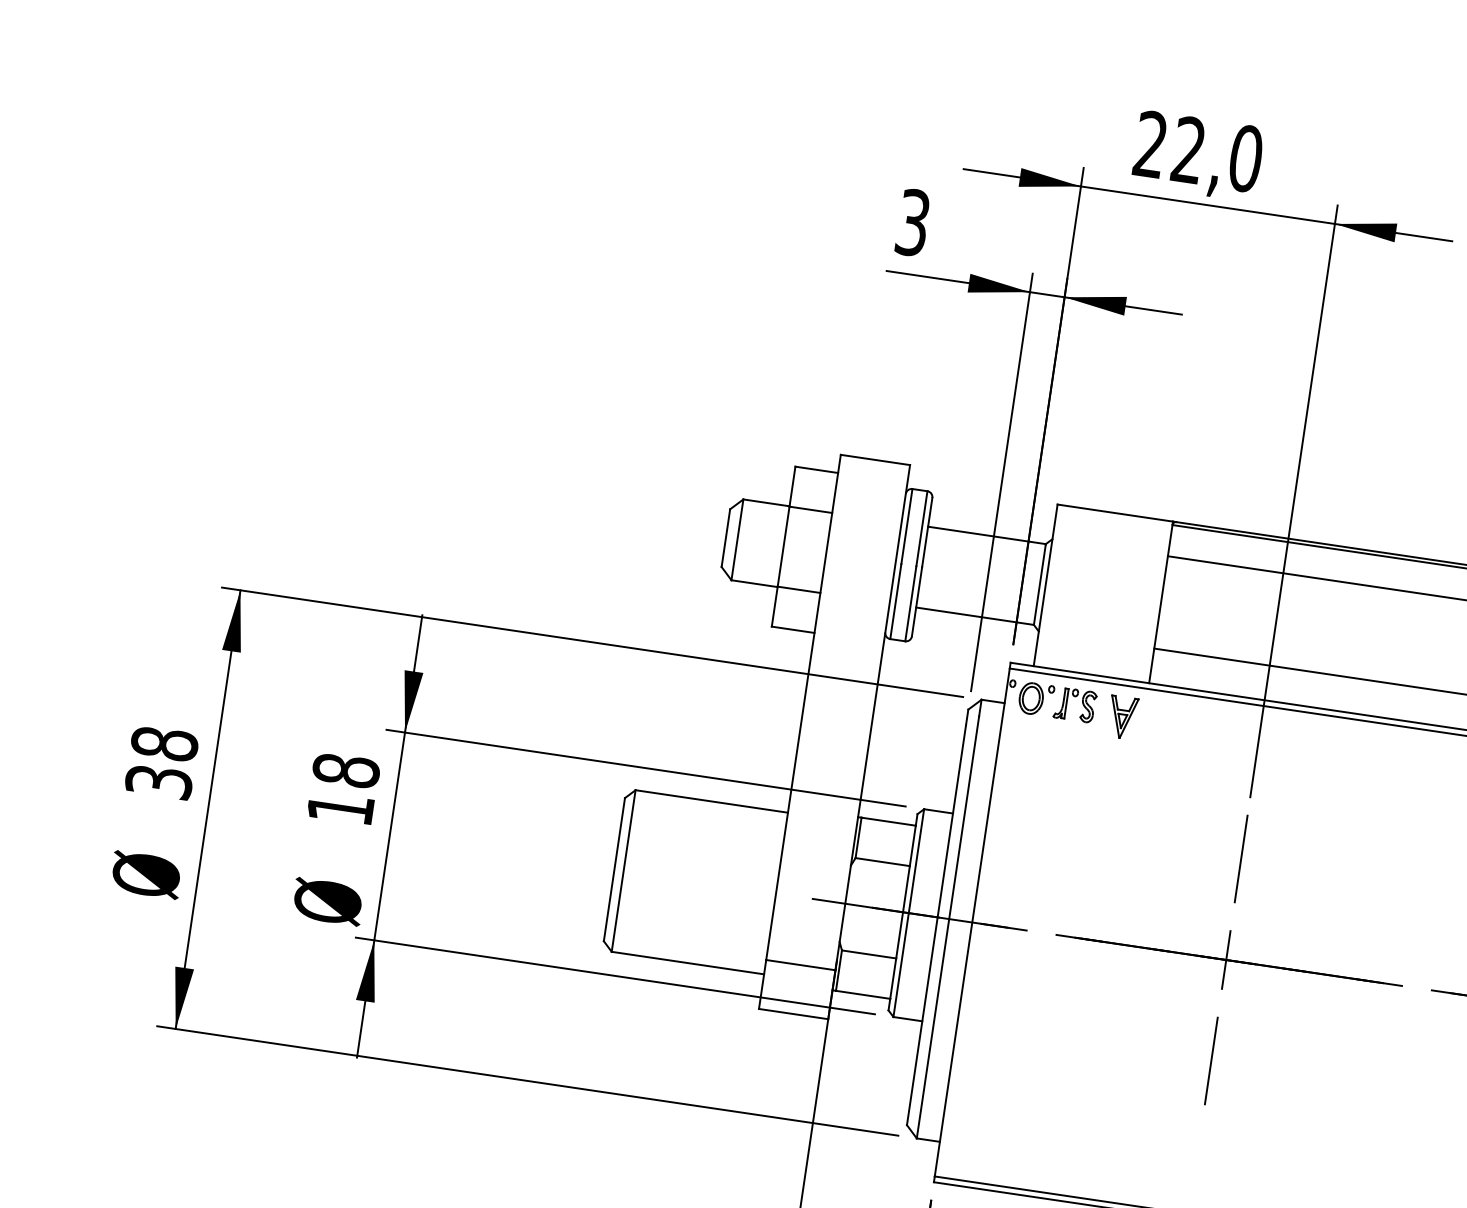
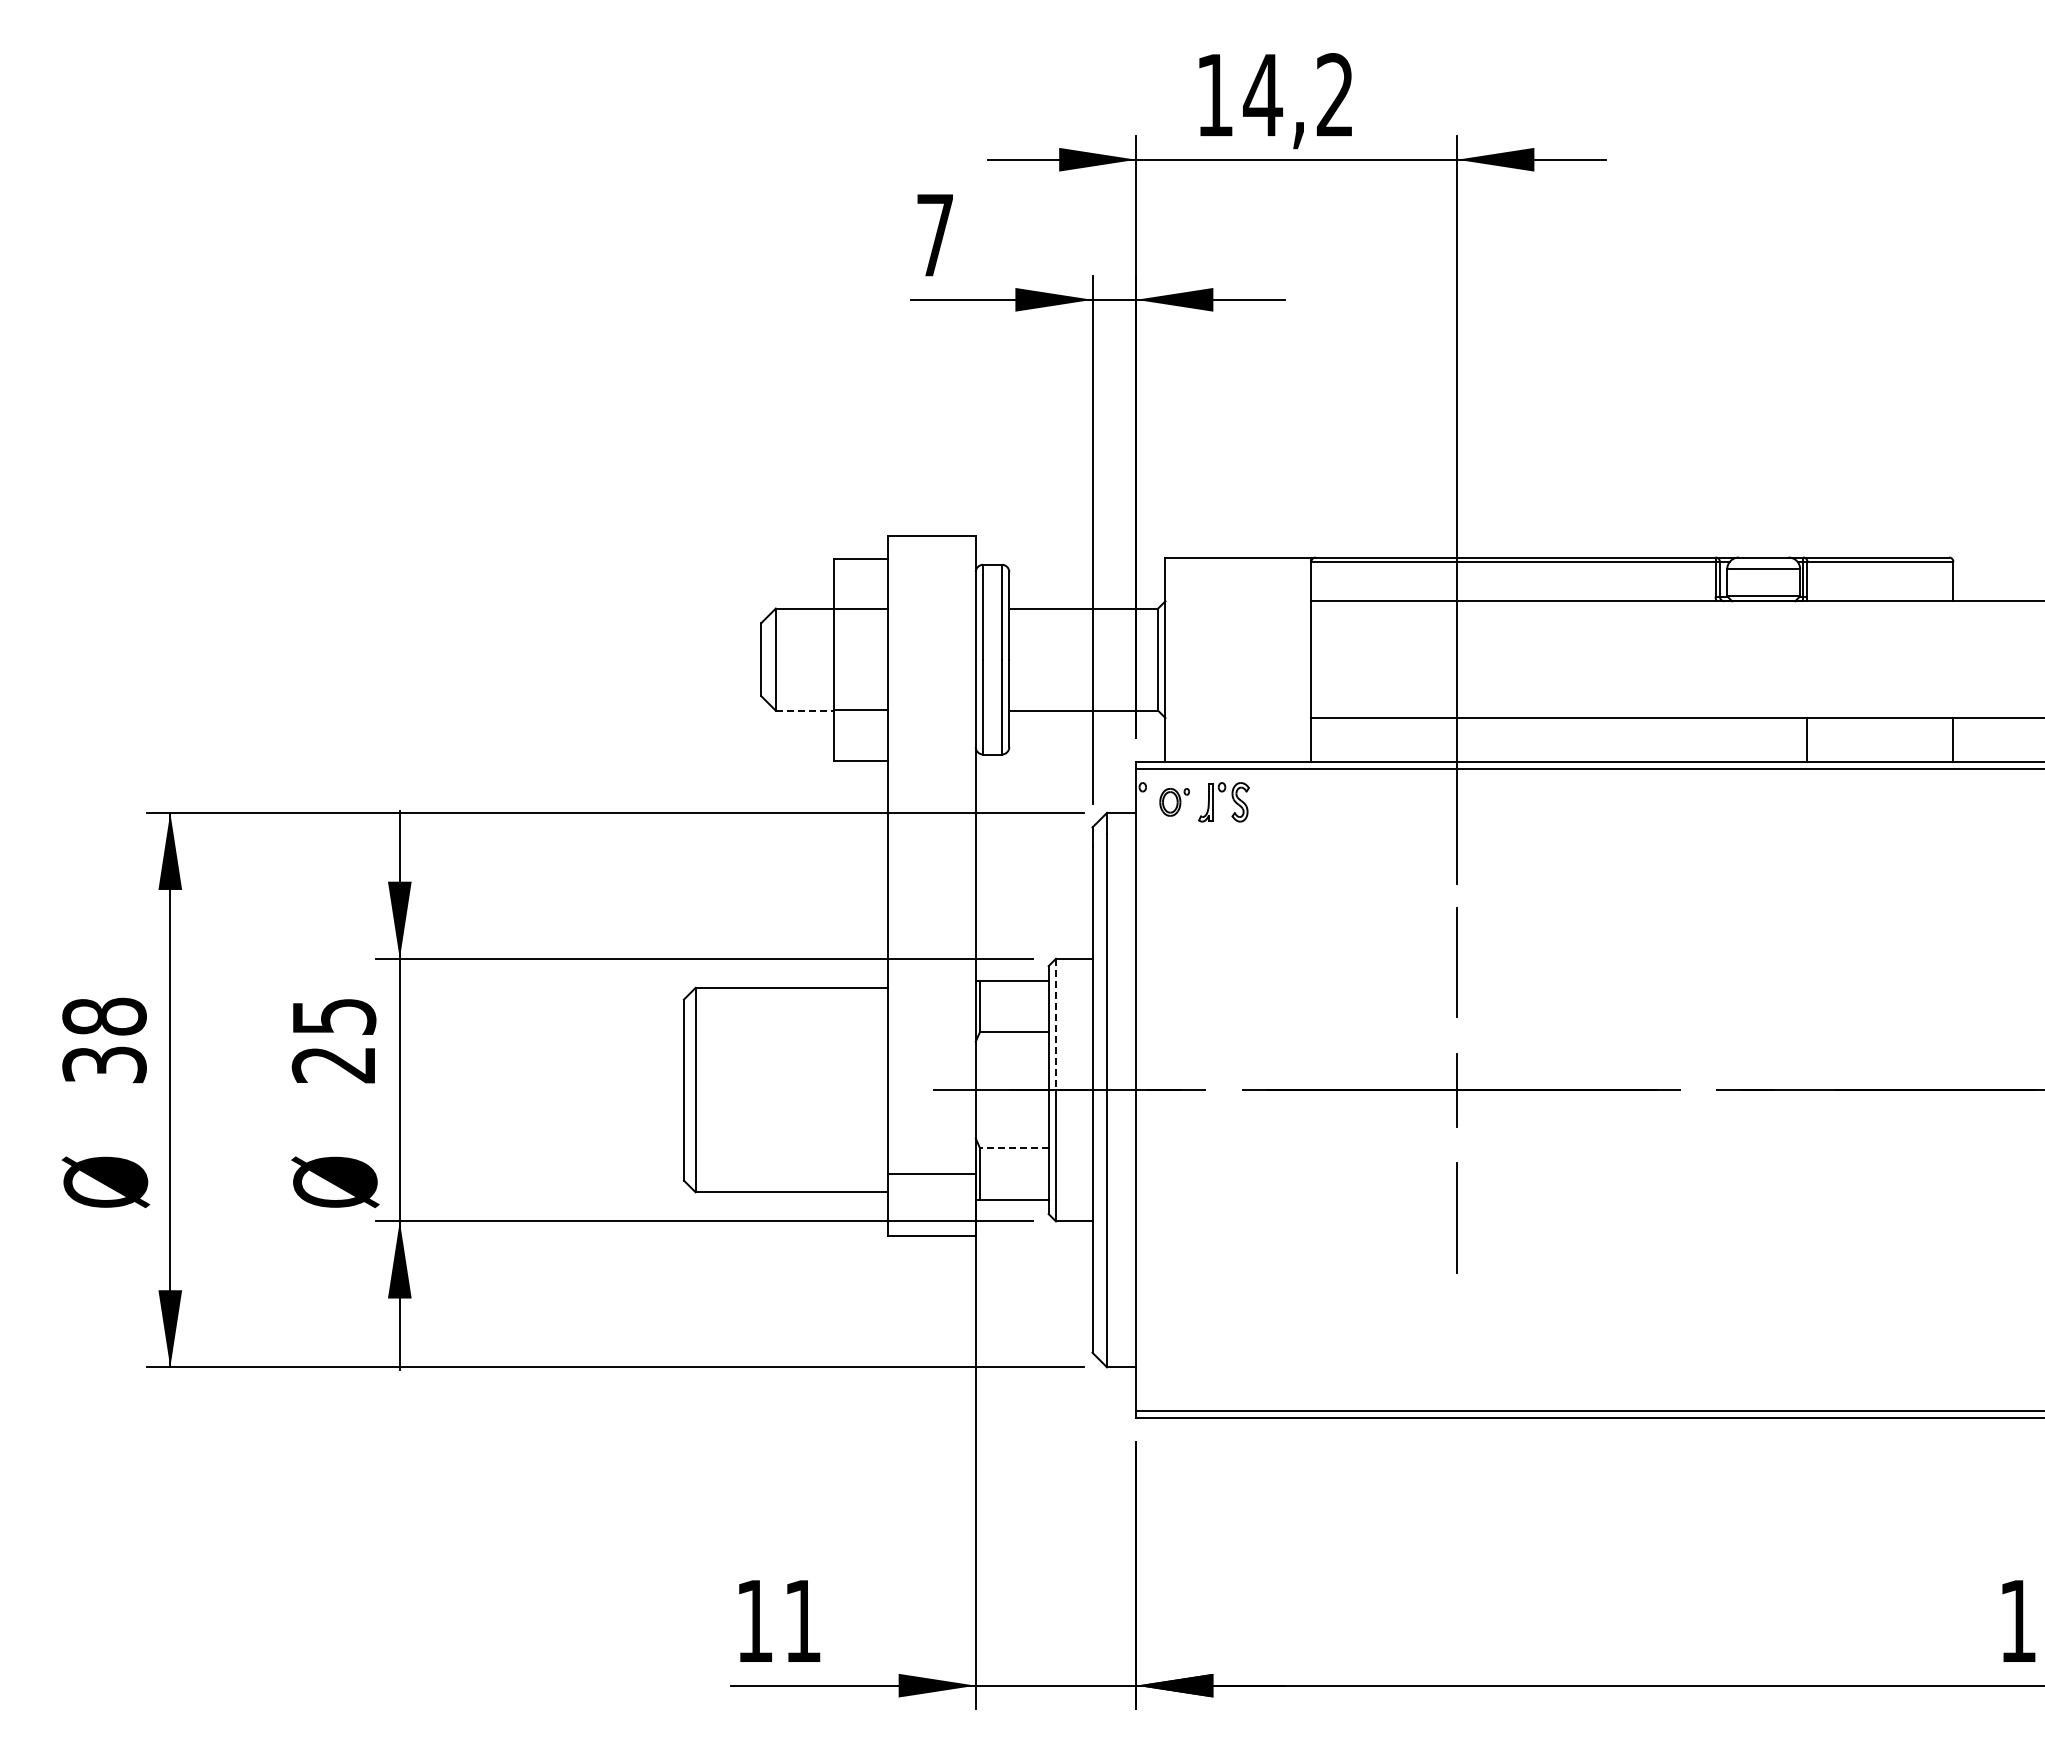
text: (1198, 151) -> (1275, 95), 22,0 -> 14,2
text: (913, 222) -> (935, 235), 3 -> 7
line: (754, 583) -> (805, 710), solid -> dashed
part: (1036, 699) -> (1174, 802), size x0.7
part: (1122, 717) -> (1284, 808), removed
text: (342, 789) -> (333, 1040), 18 -> 25
line: (916, 861) -> (1056, 1024), solid -> dashed
line: (868, 954) -> (1013, 1148), solid -> dashed

